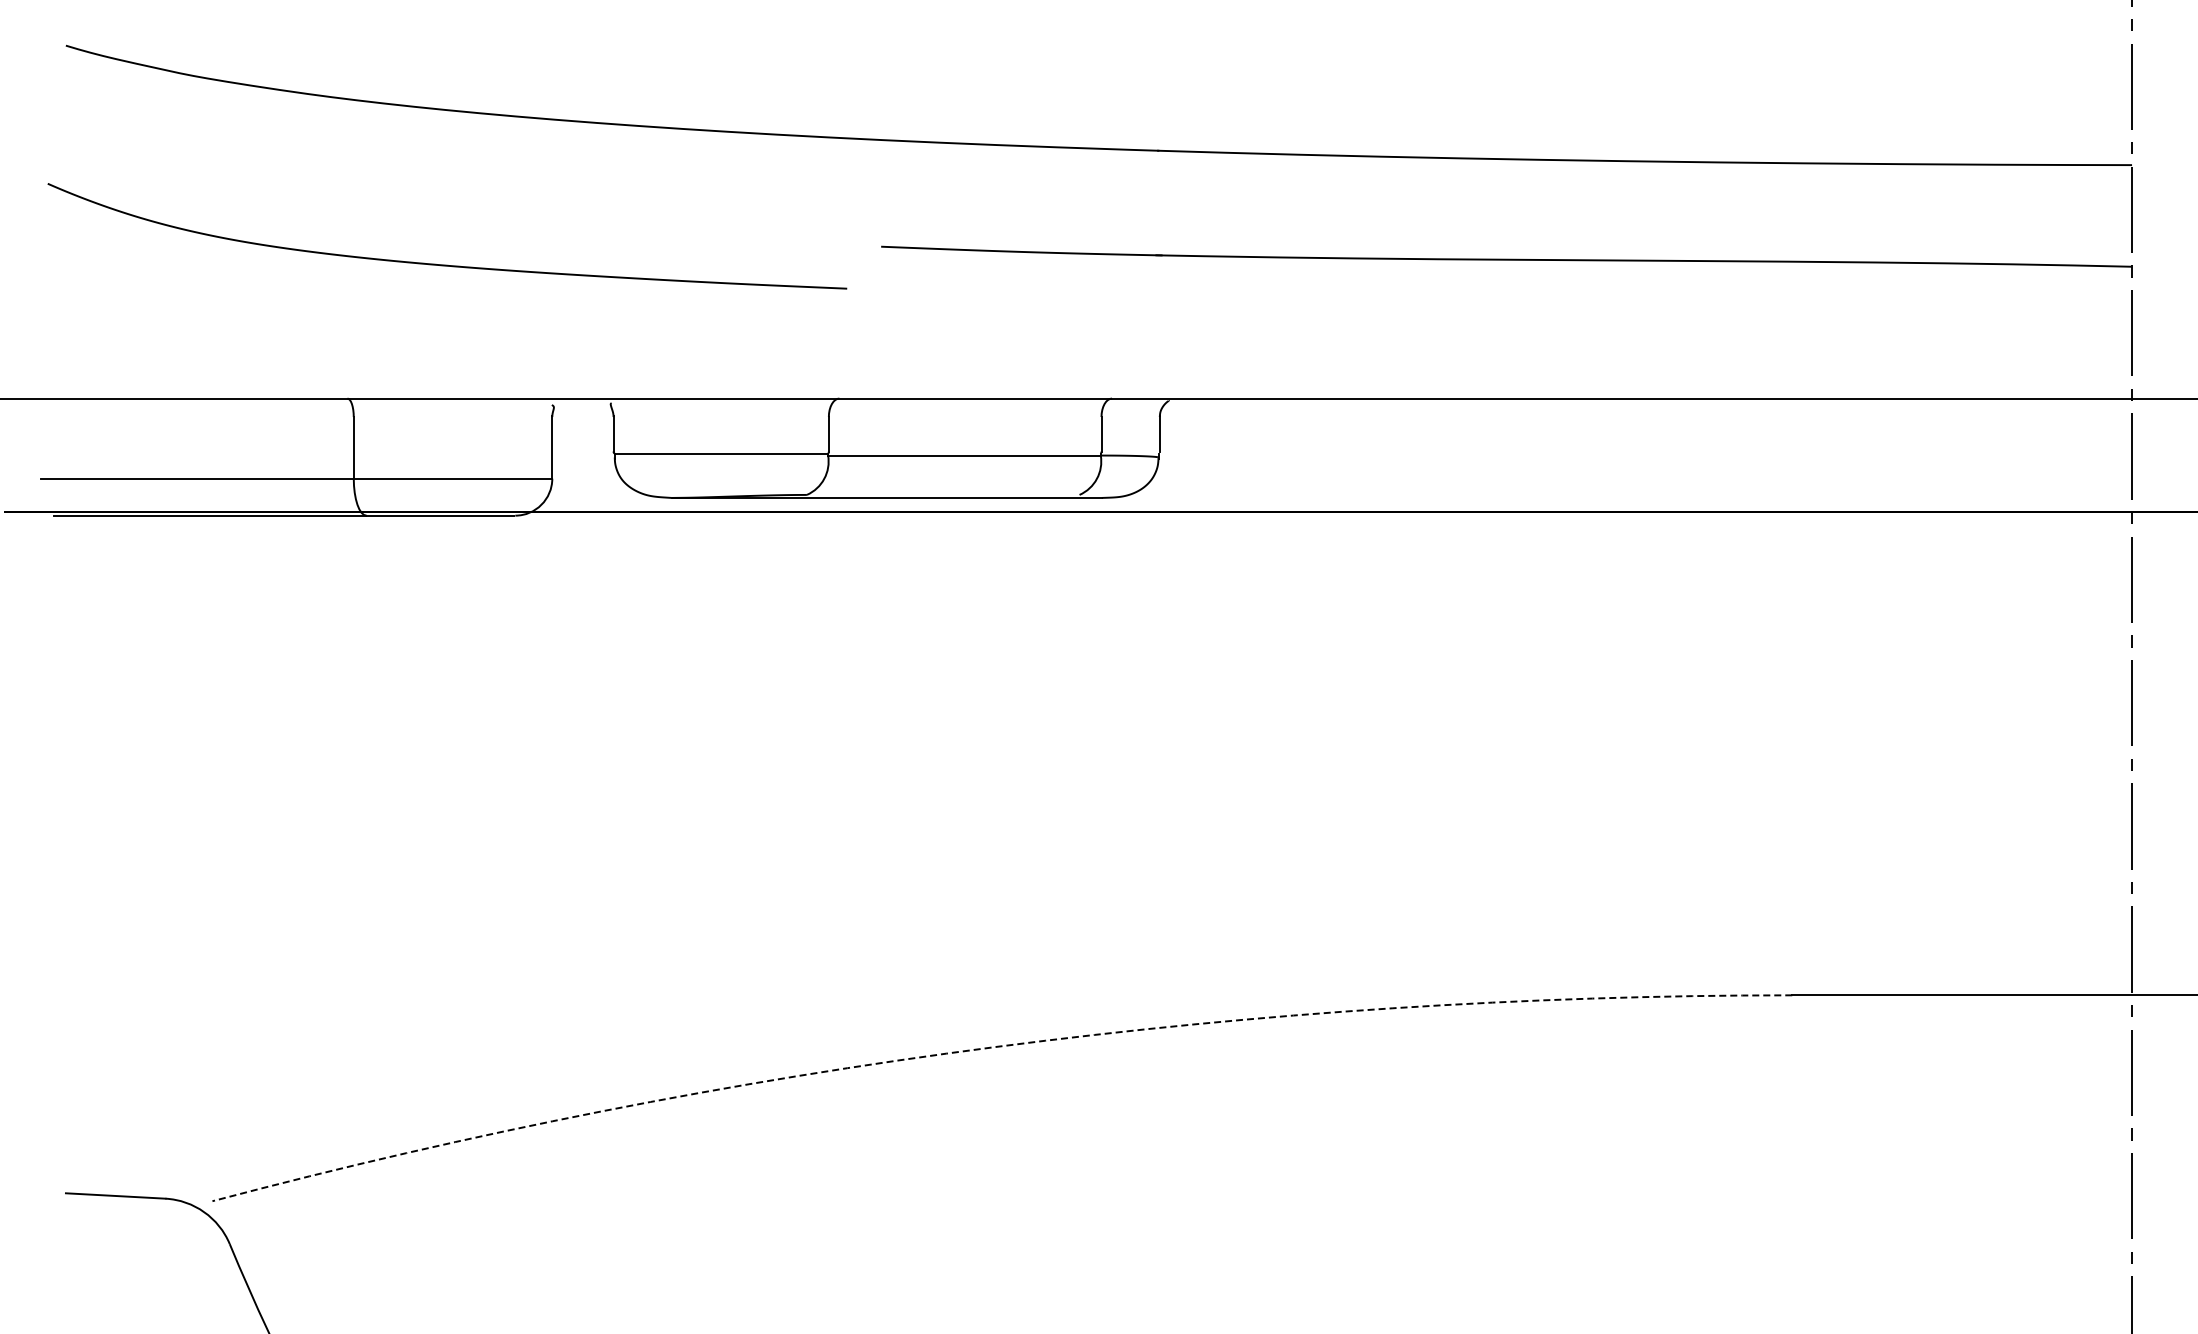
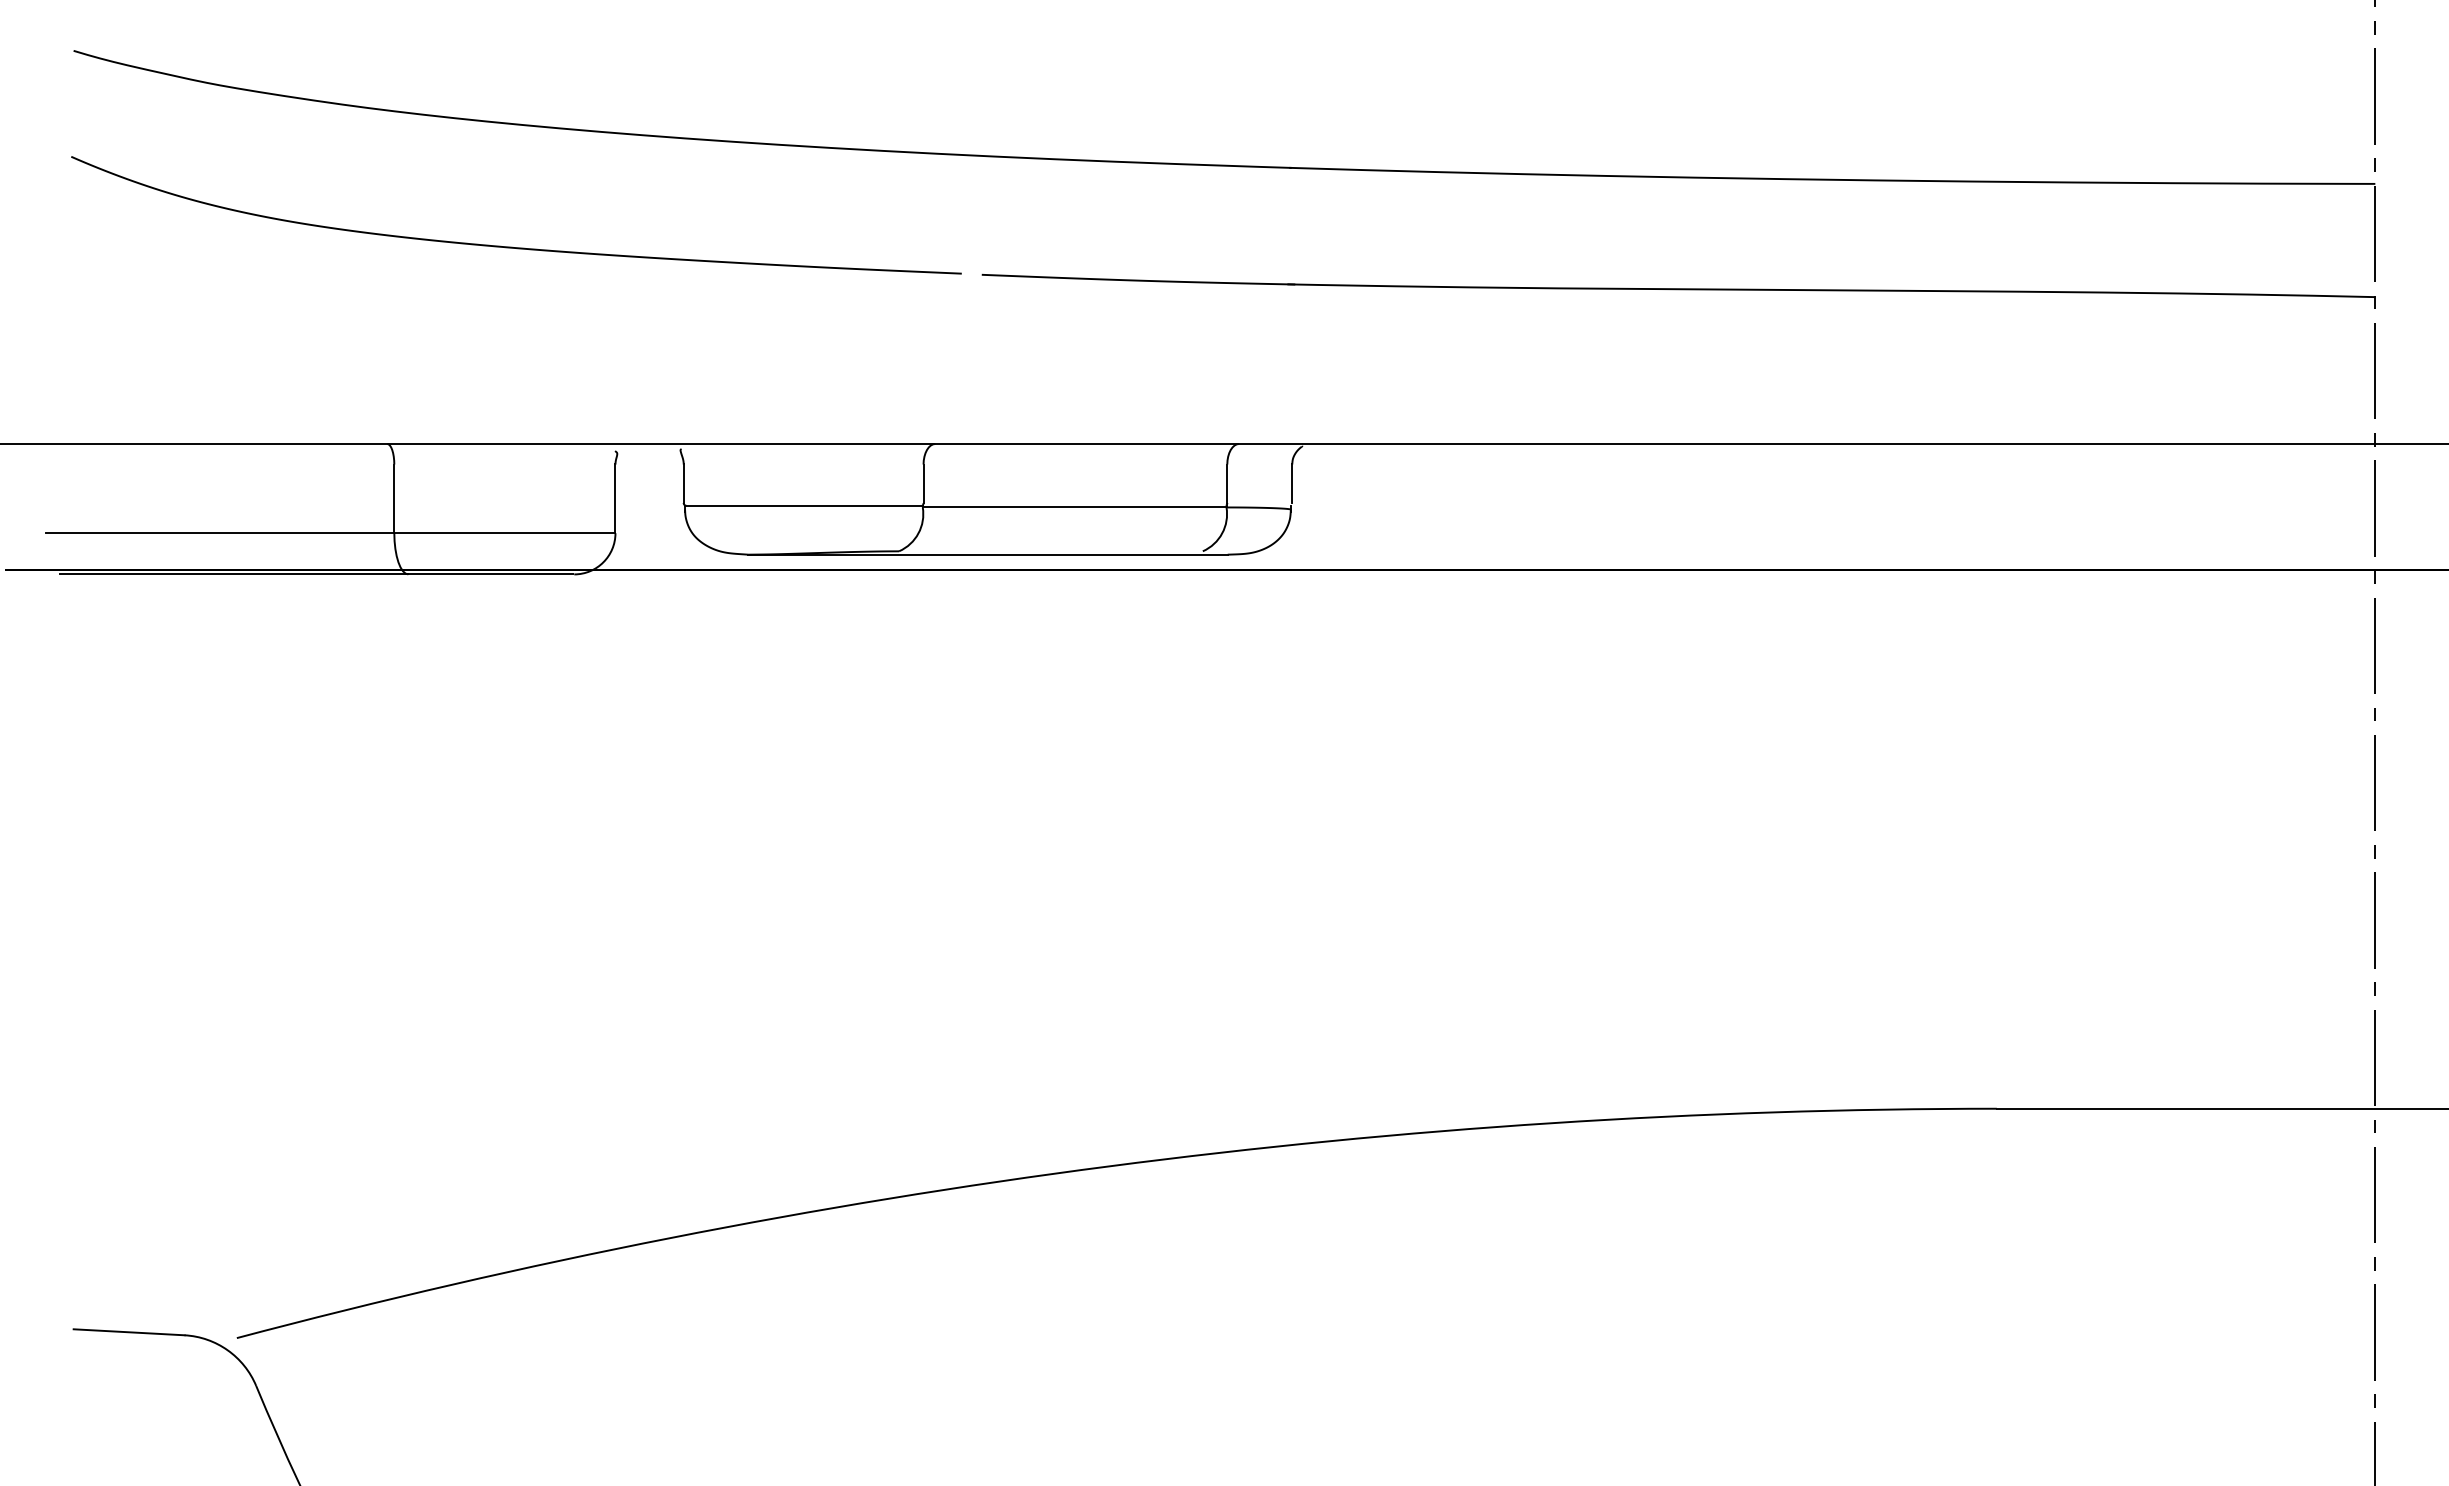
curve: (447, 264) -> (516, 246), moved
arc: (995, 1047) -> (1109, 1166), dashed -> solid

